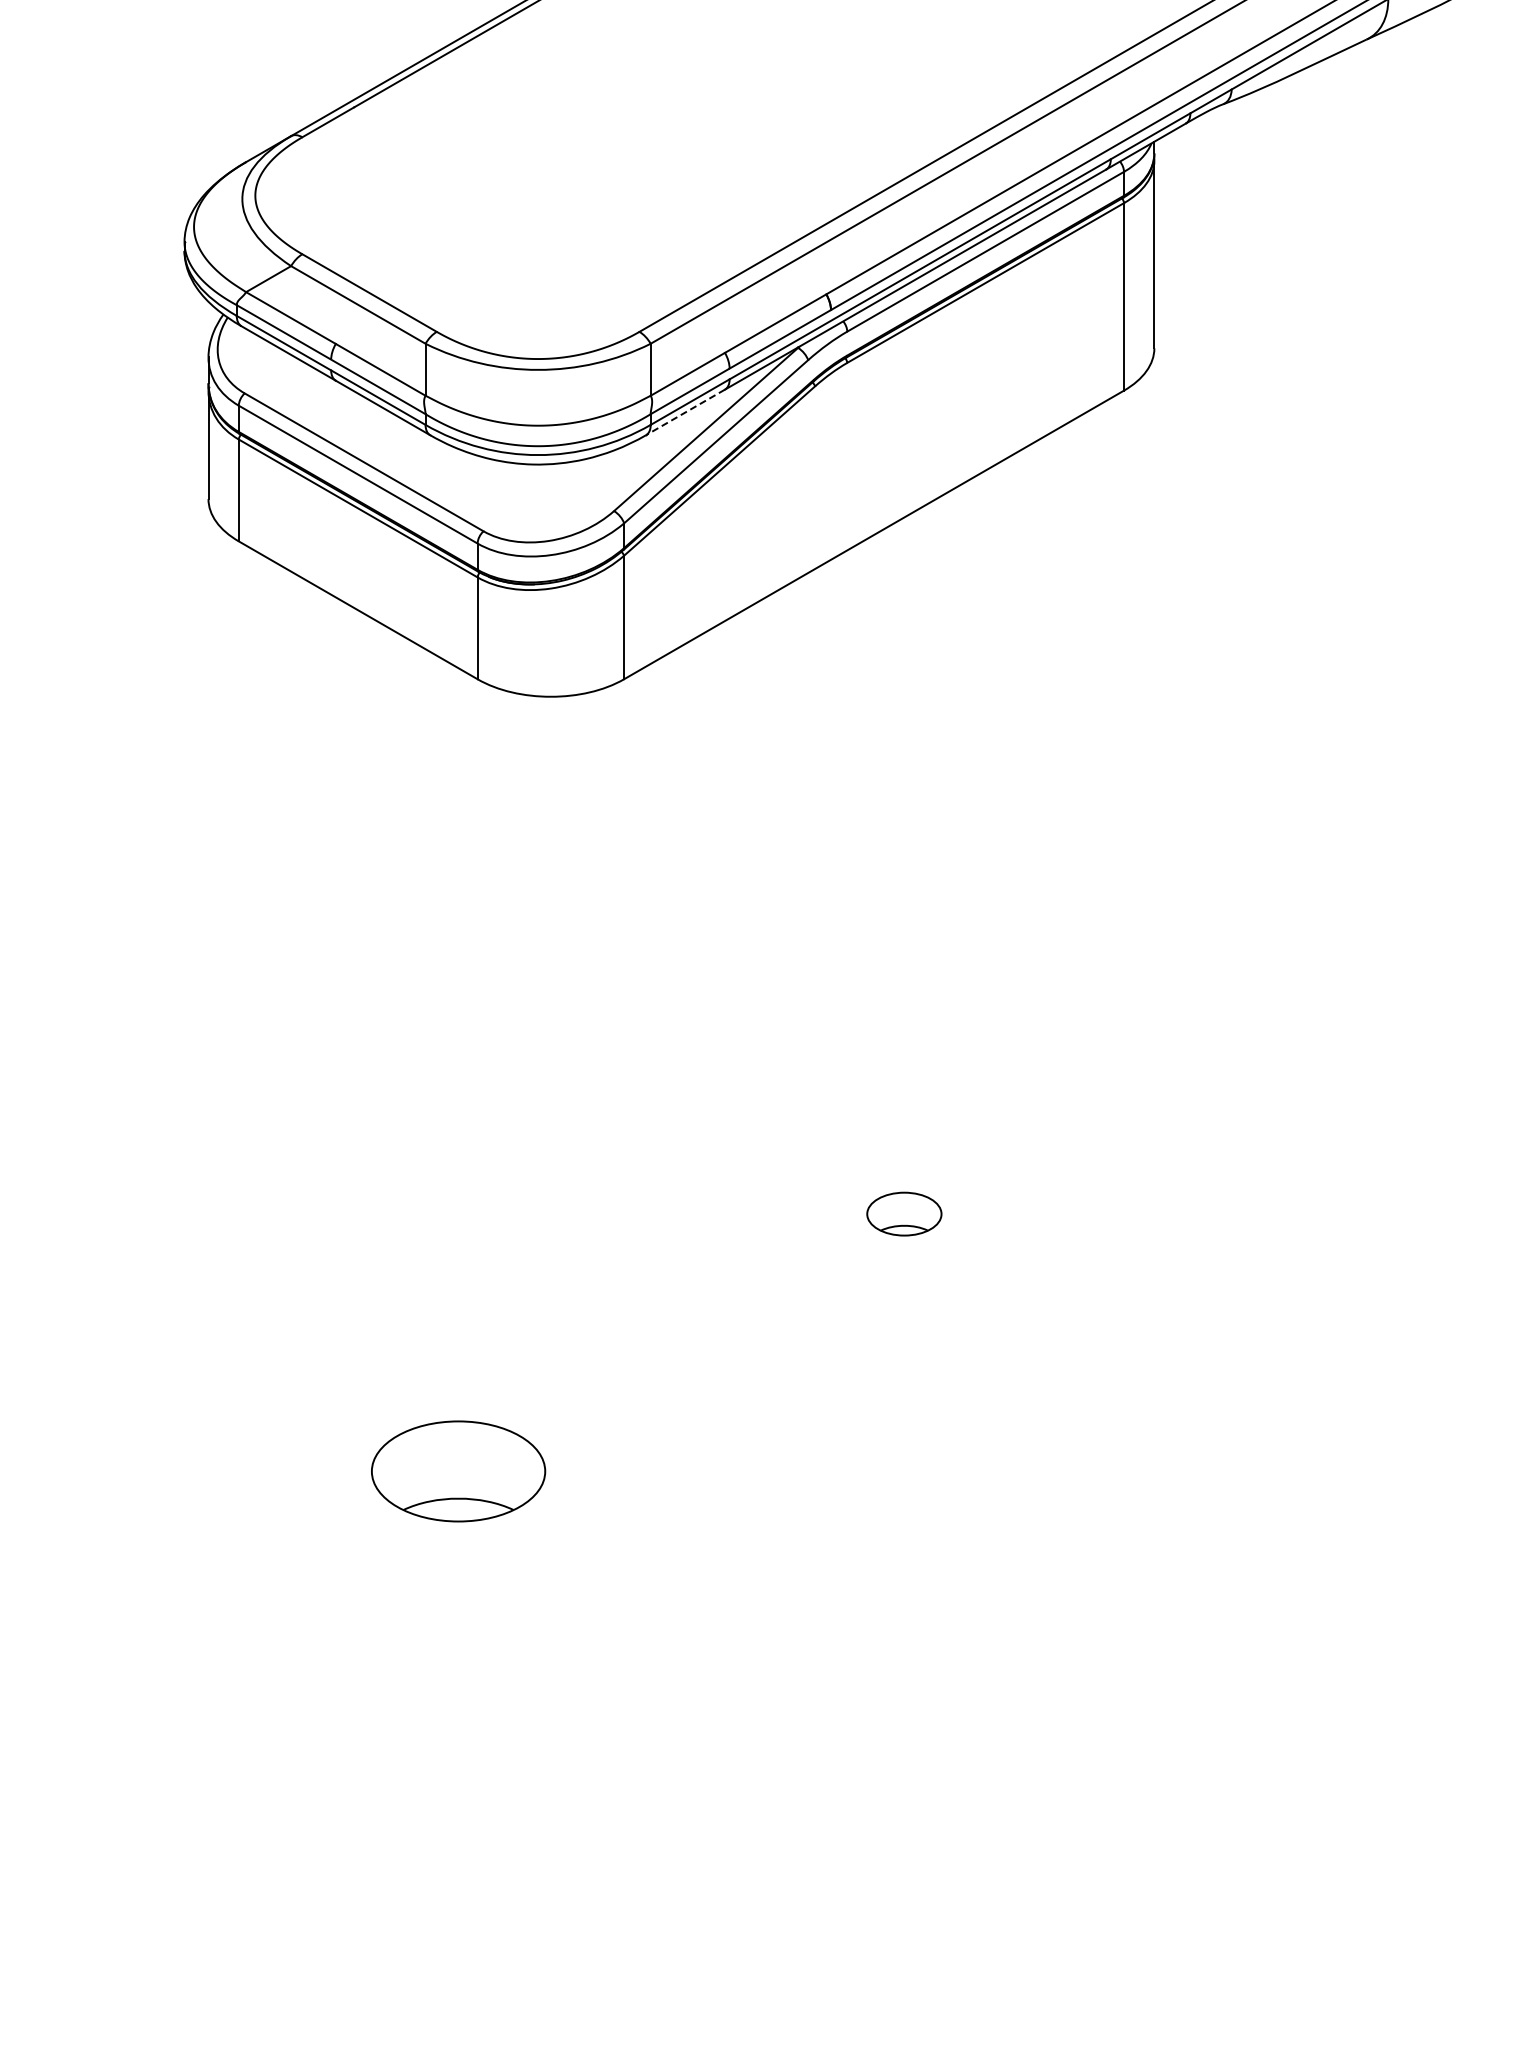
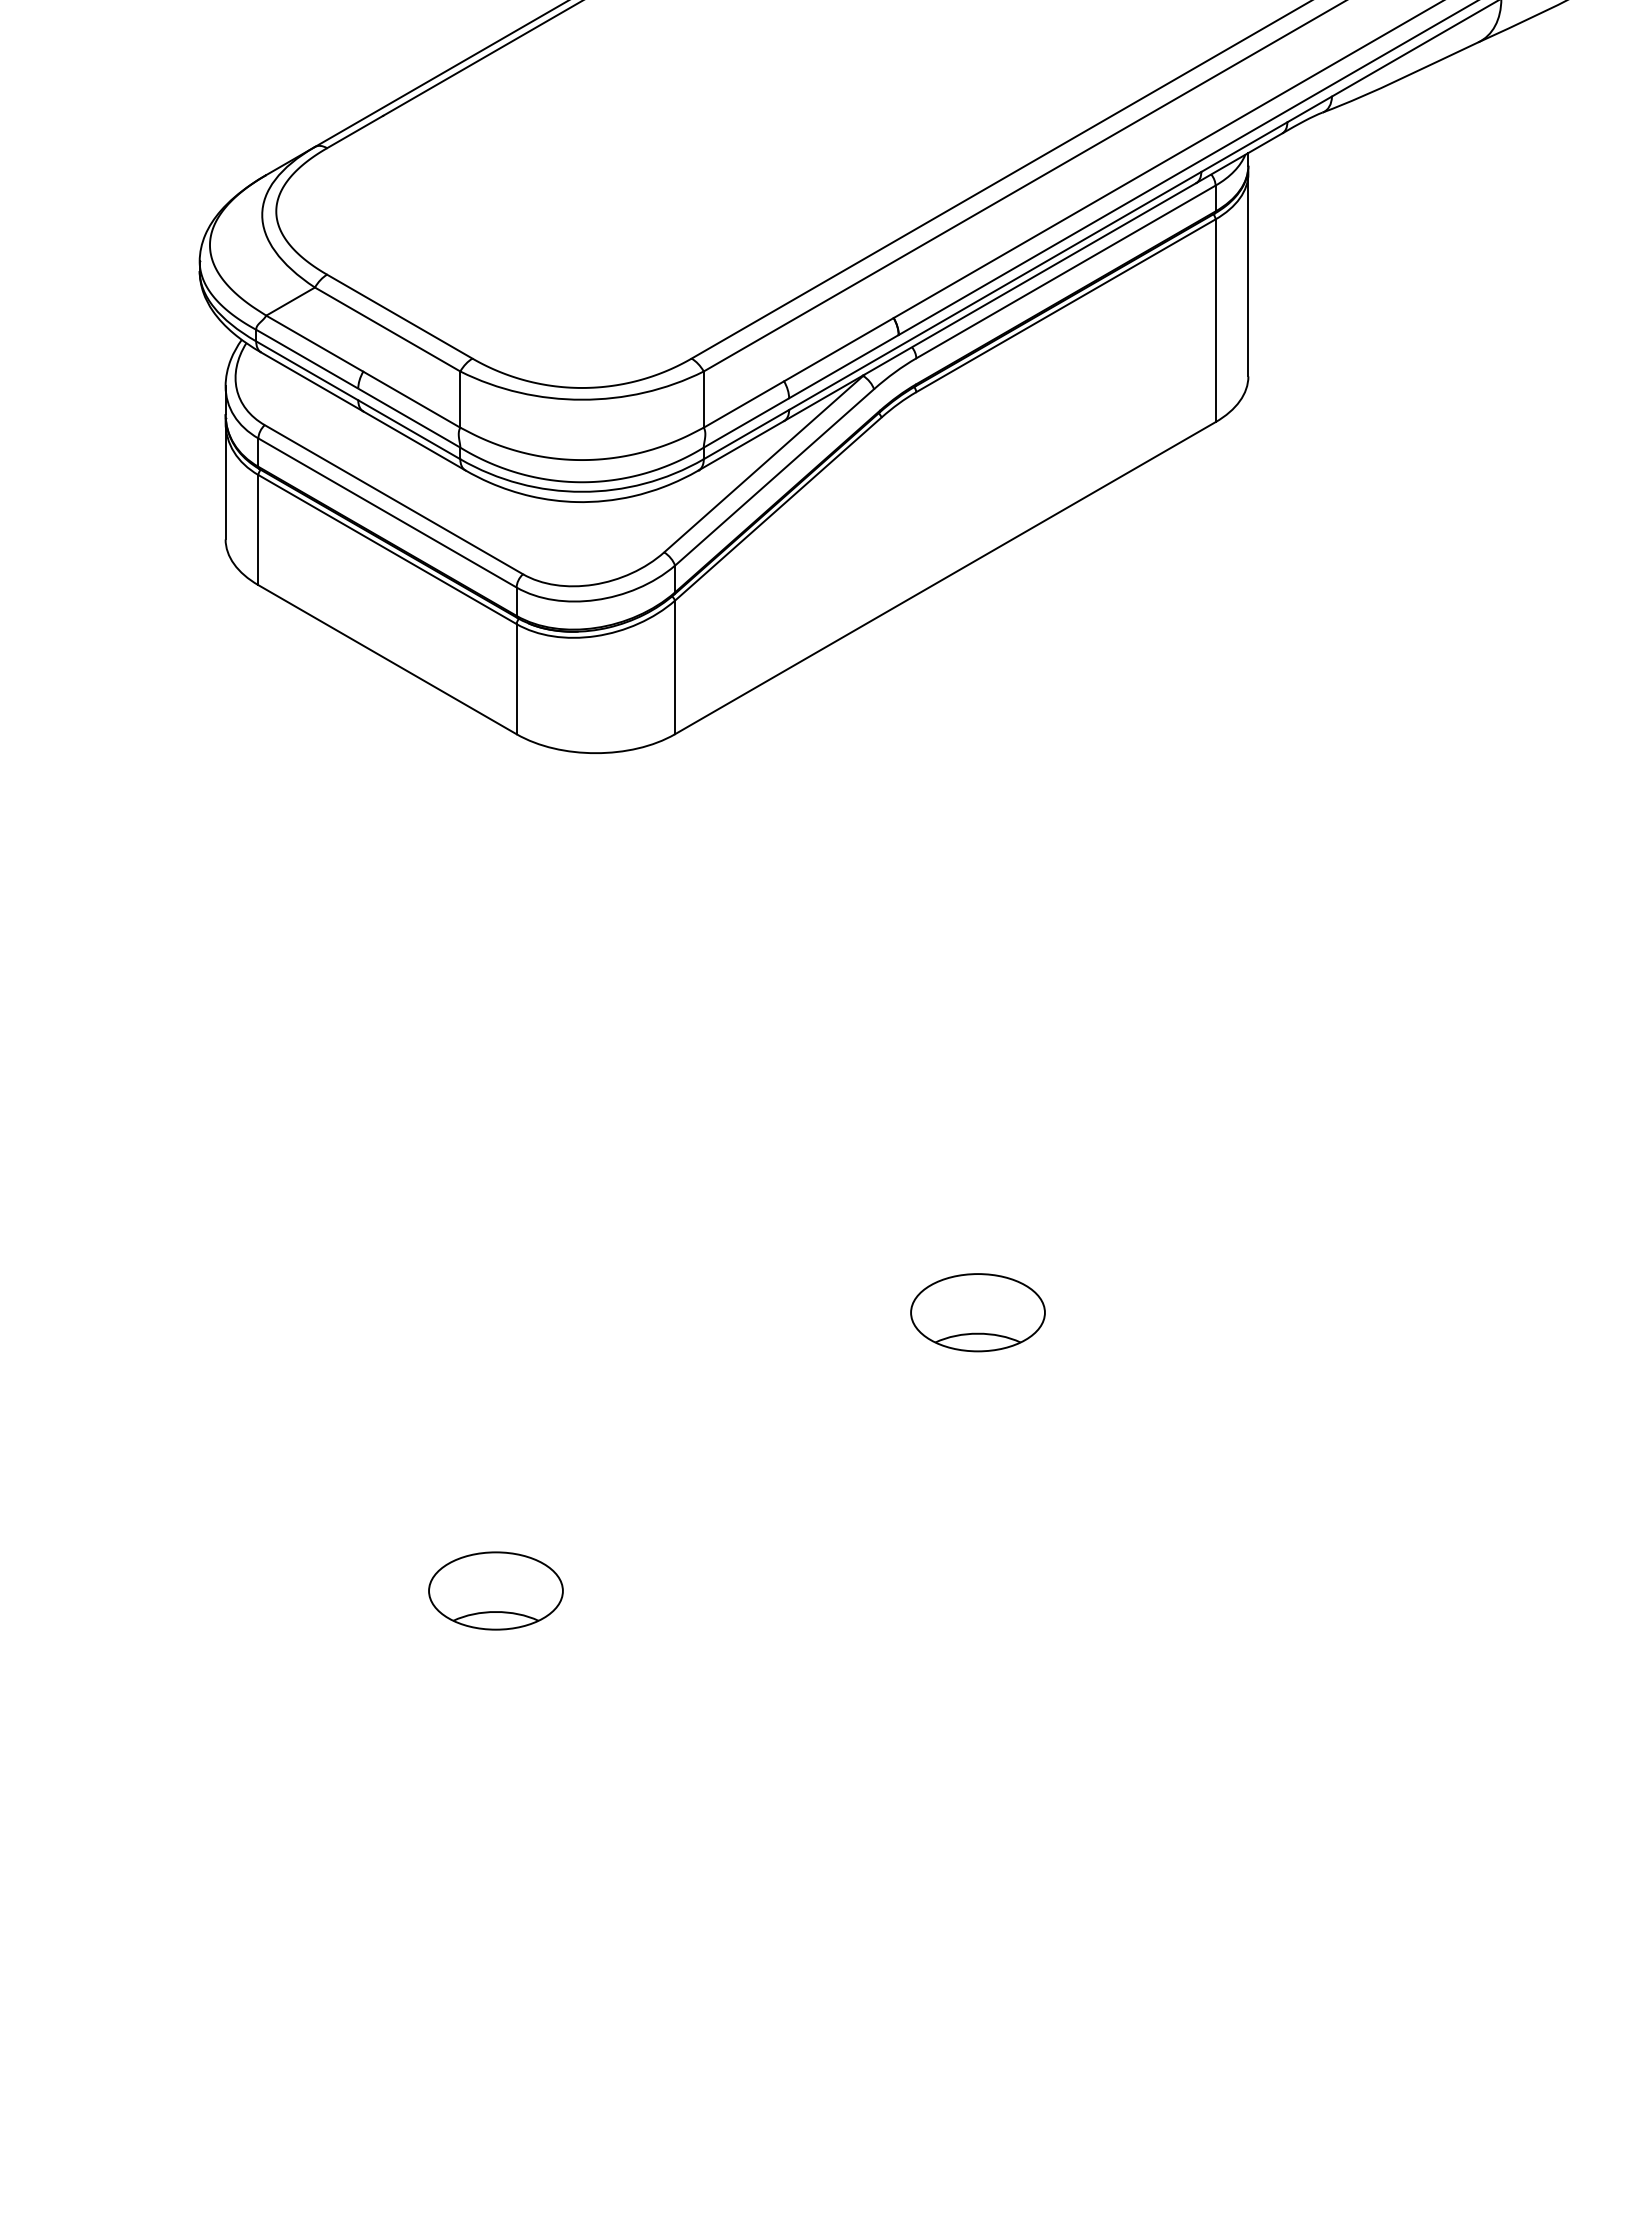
line: (685, 412) -> (741, 445), dashed -> solid
part: (904, 1213) -> (978, 1311), size x1.67
part: (458, 1471) -> (495, 1590), size x0.71

